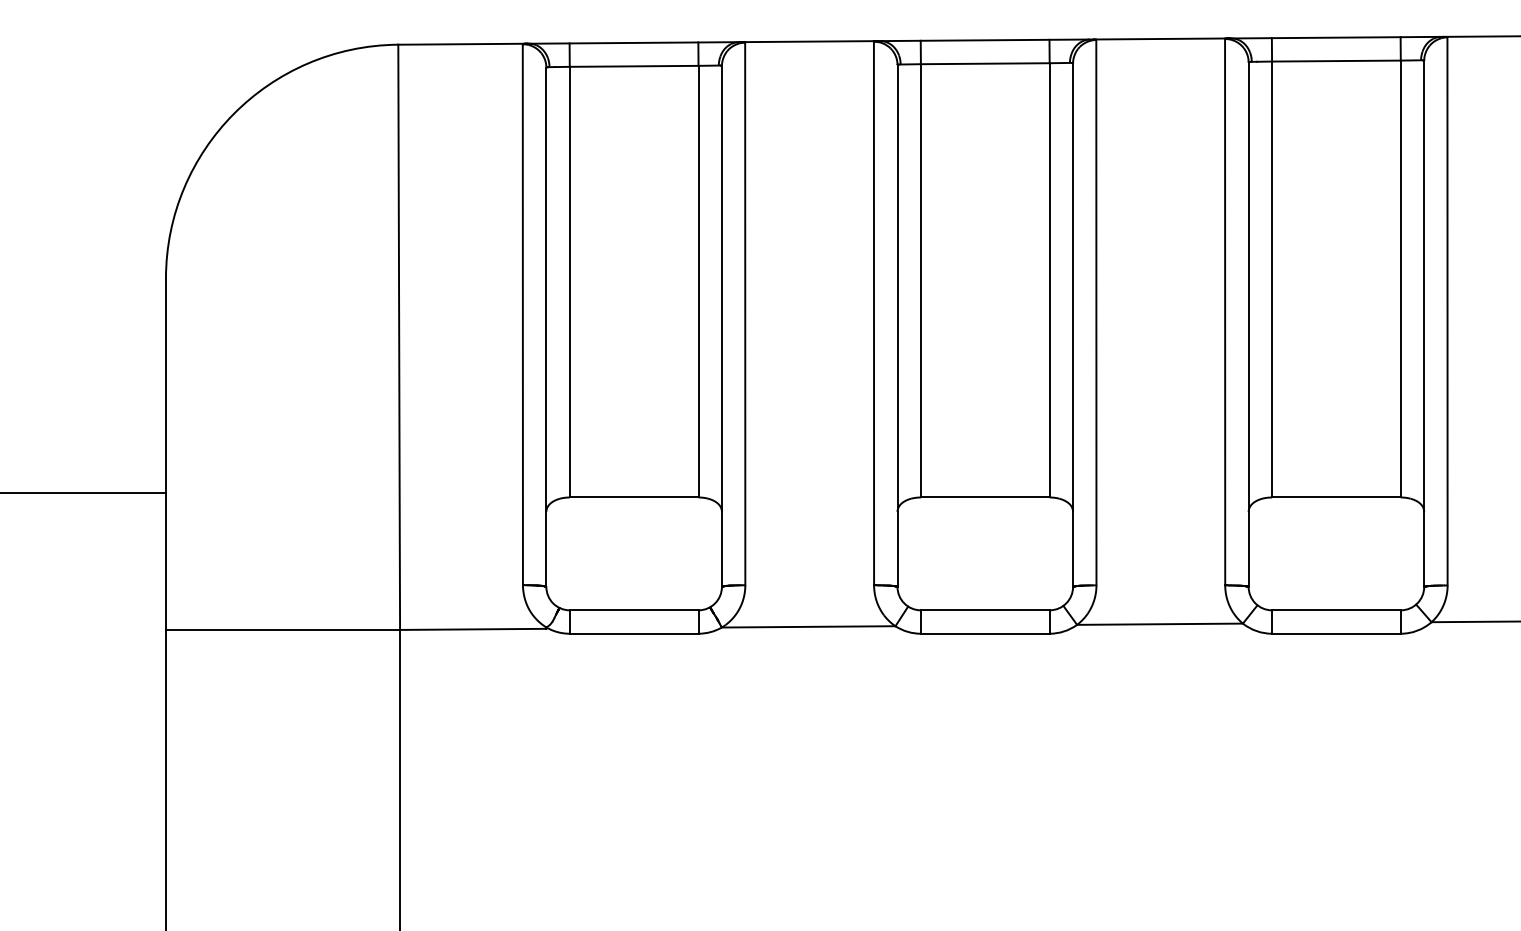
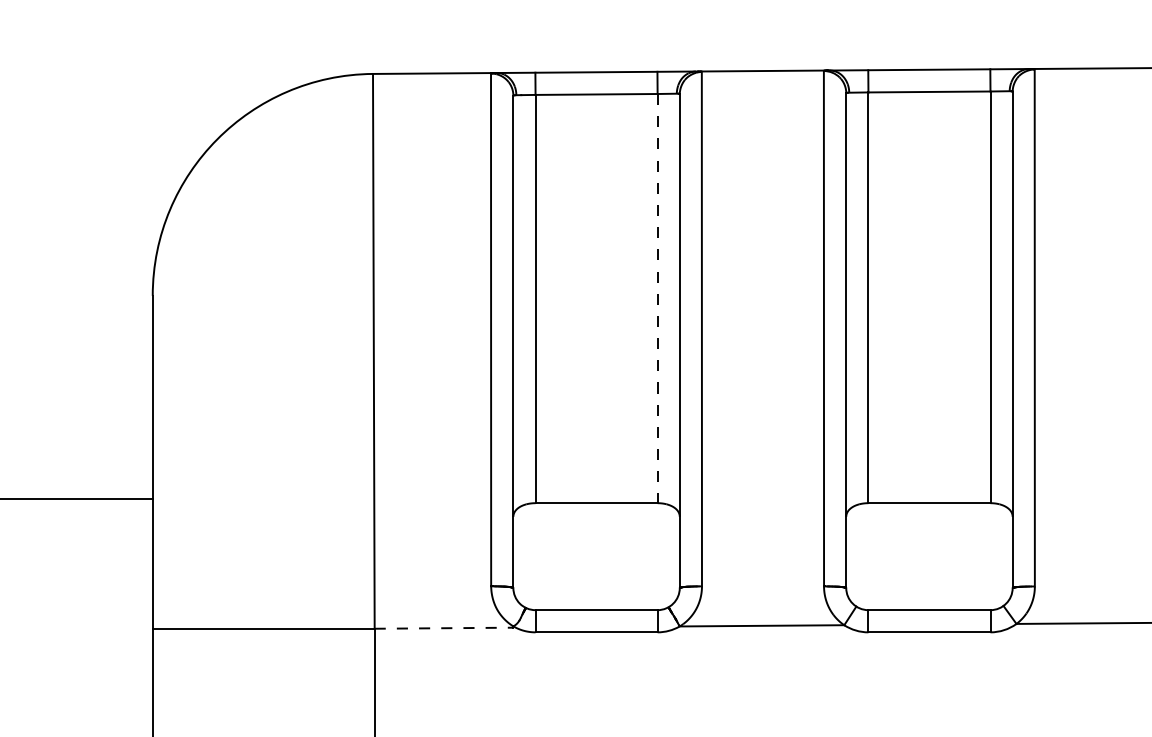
line: (698, 281) -> (657, 298), solid -> dashed
line: (473, 629) -> (444, 628), solid -> dashed

